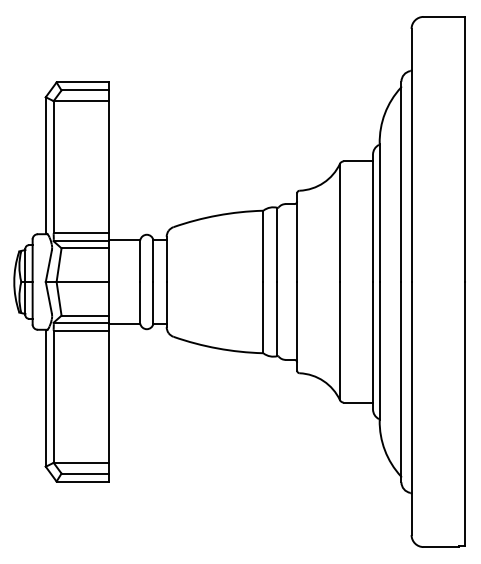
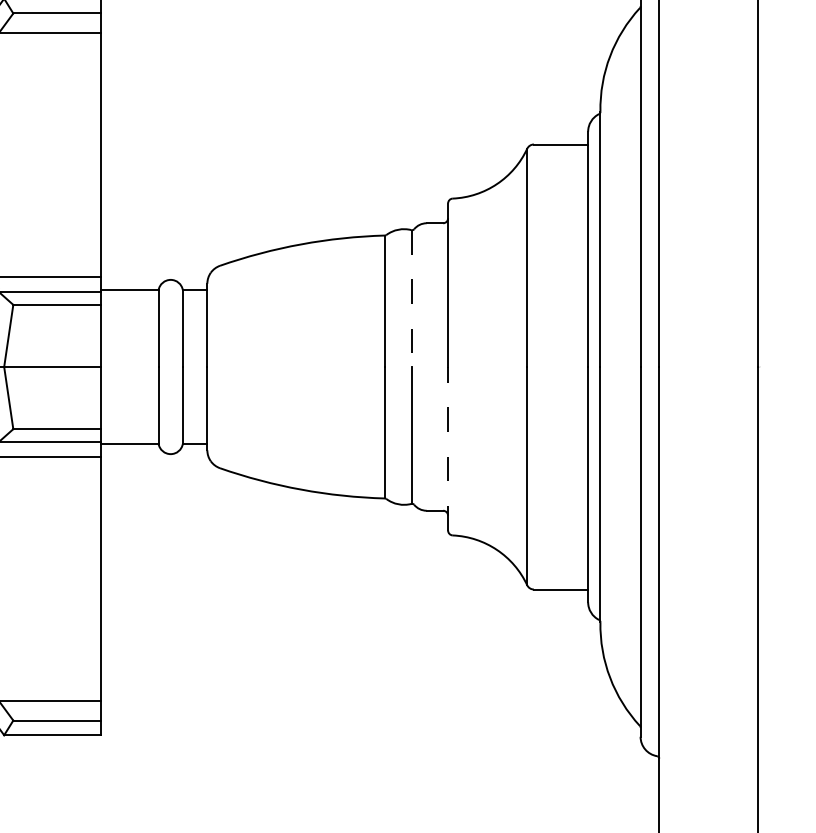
line: (277, 245) -> (411, 299), solid -> dashed
line: (297, 325) -> (448, 447), solid -> dashed

